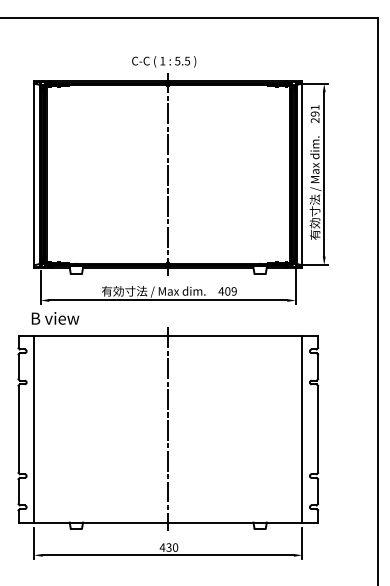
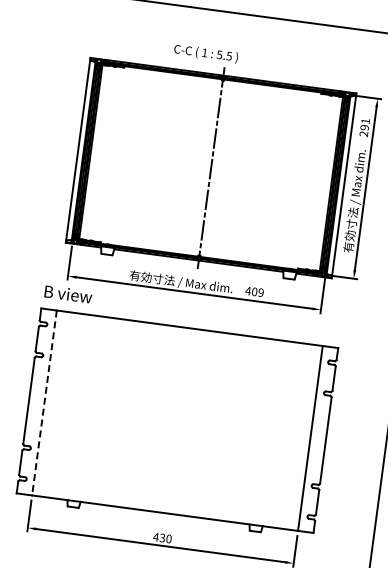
text: (164, 61) -> (206, 53), moved
text: (55, 318) -> (68, 294), moved
line: (34, 429) -> (44, 403), solid -> dashed
line: (168, 429) -> (177, 420), removed

